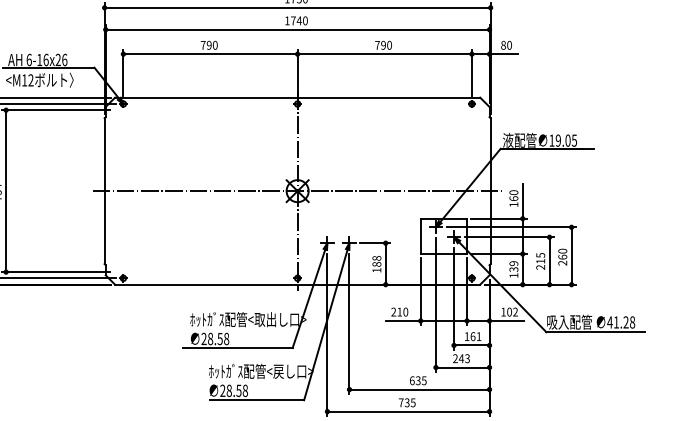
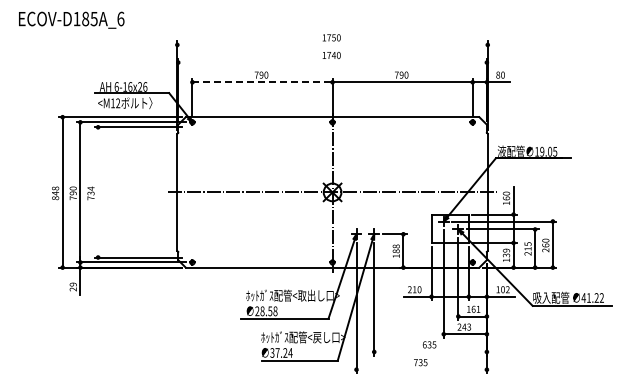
line: (297, 7) -> (332, 44), removed
line: (297, 29) -> (332, 62), removed
line: (211, 54) -> (263, 82), solid -> dashed
line: (6, 191) -> (98, 192), removed
text: (632, 321) -> (601, 297), 41.28 -> 41.22
line: (419, 388) -> (430, 351), removed
text: (234, 390) -> (281, 352), 28.58 -> 37.24
line: (408, 411) -> (421, 369), removed

